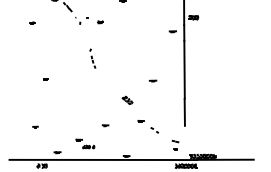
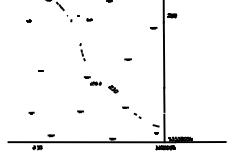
part: (152, 80) -> (127, 59), moved
part: (105, 125) -> (80, 111), moved
part: (85, 143) -> (92, 80), moved
line: (184, 143) -> (164, 127), added

